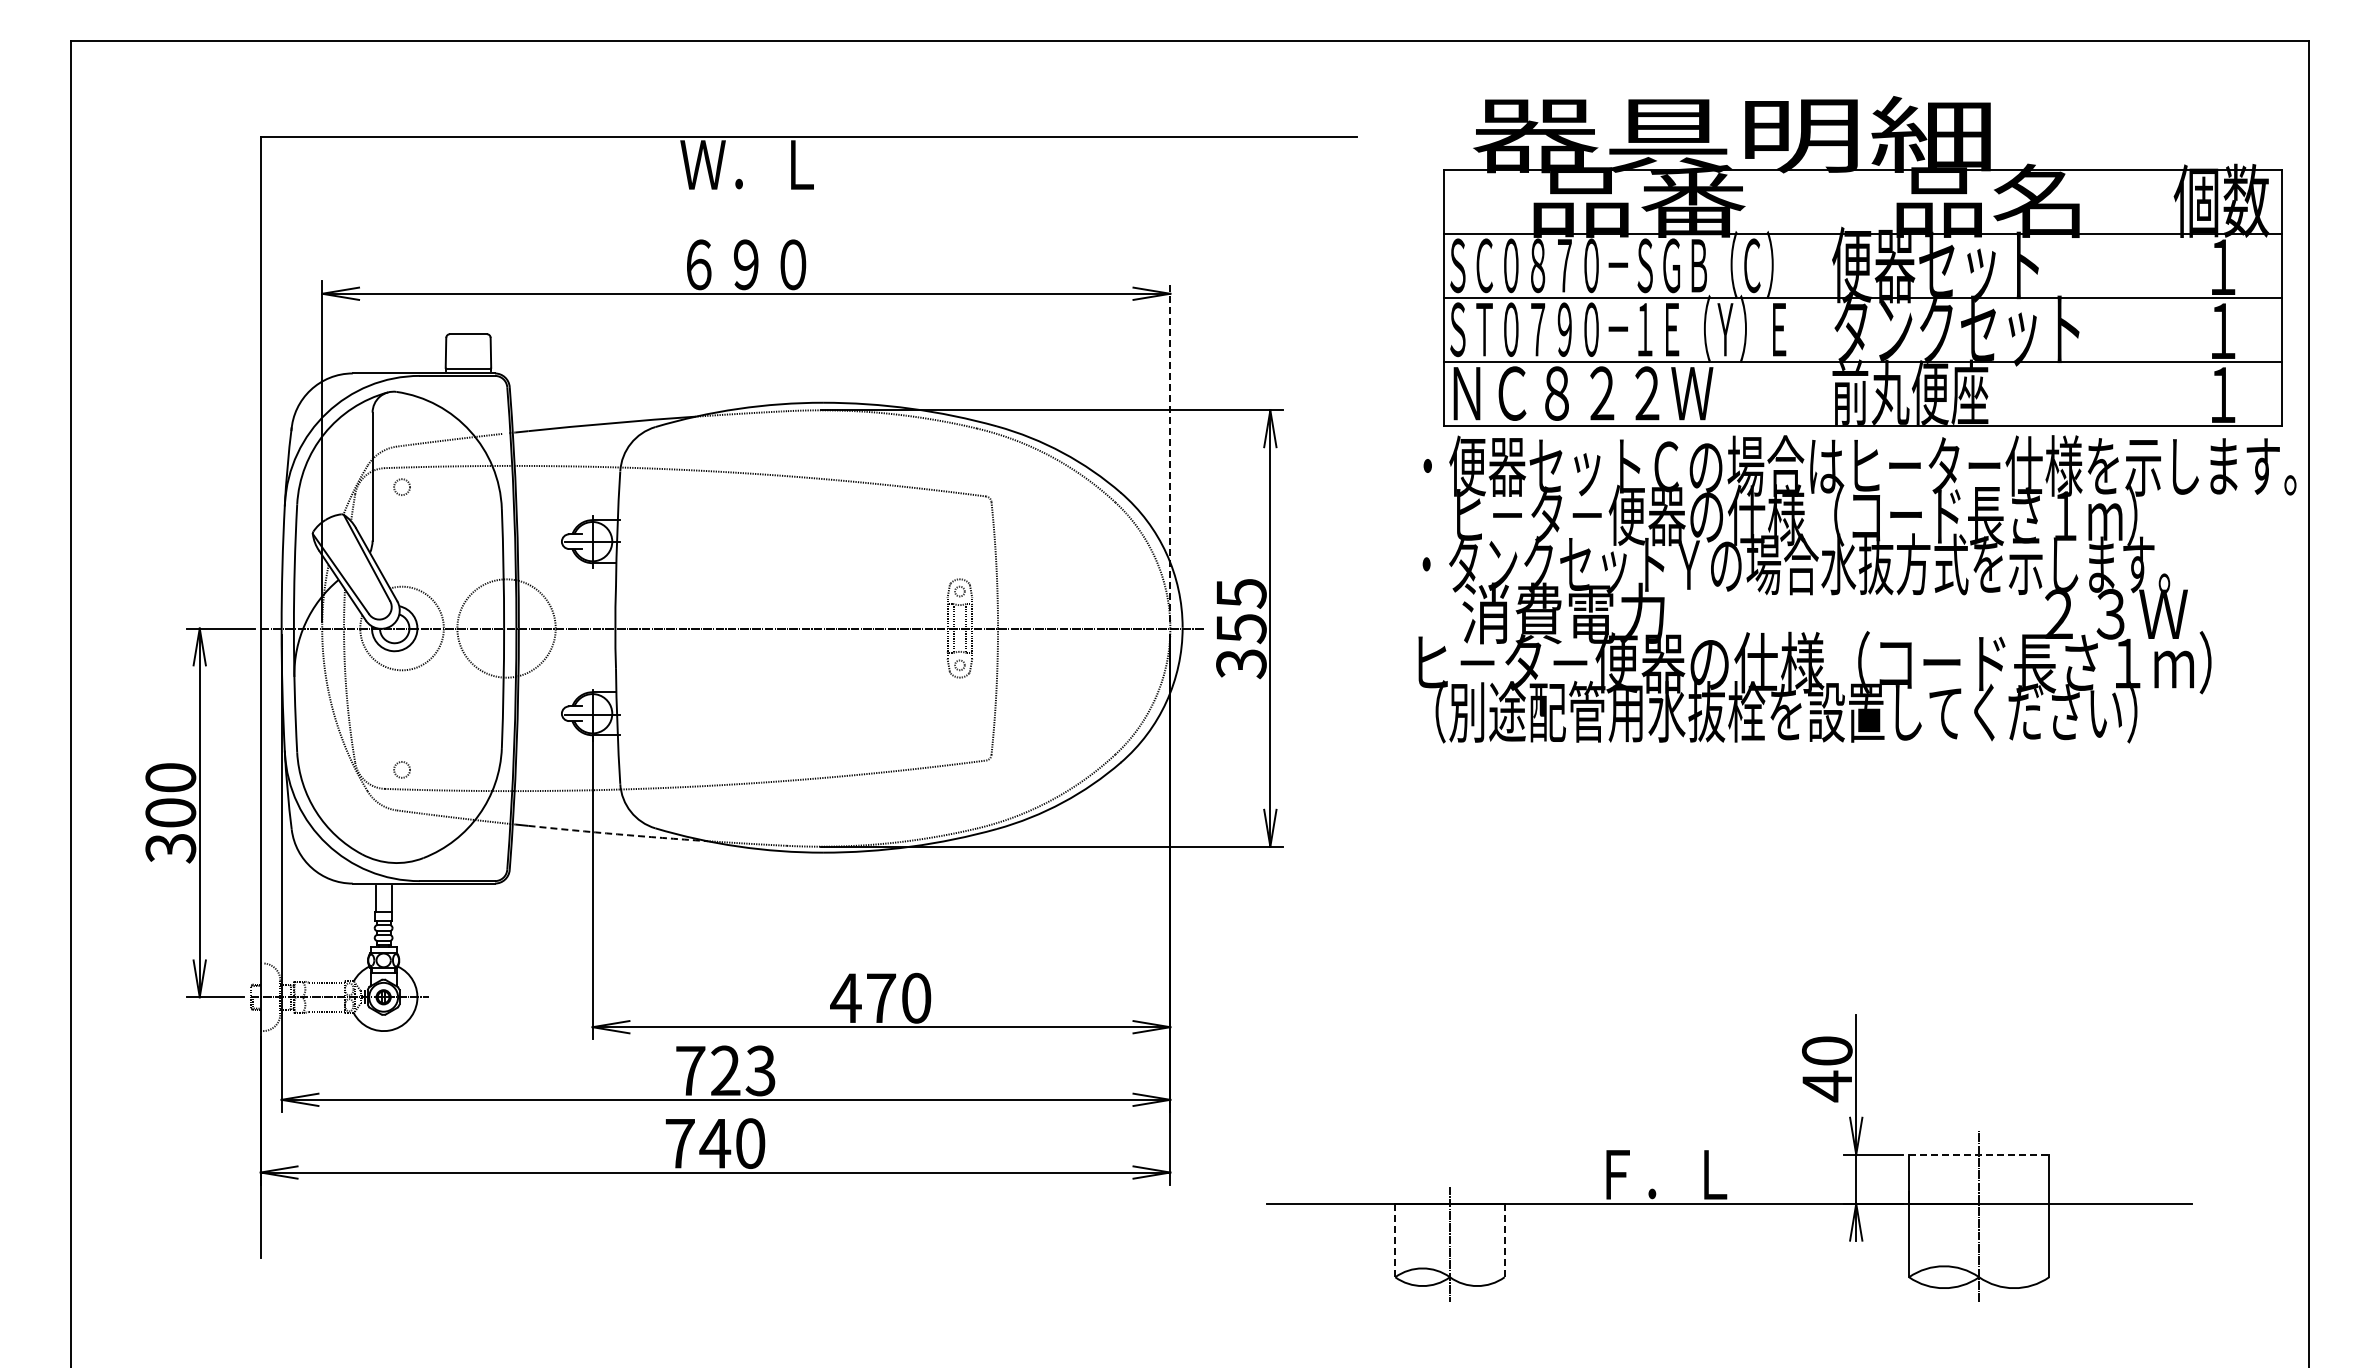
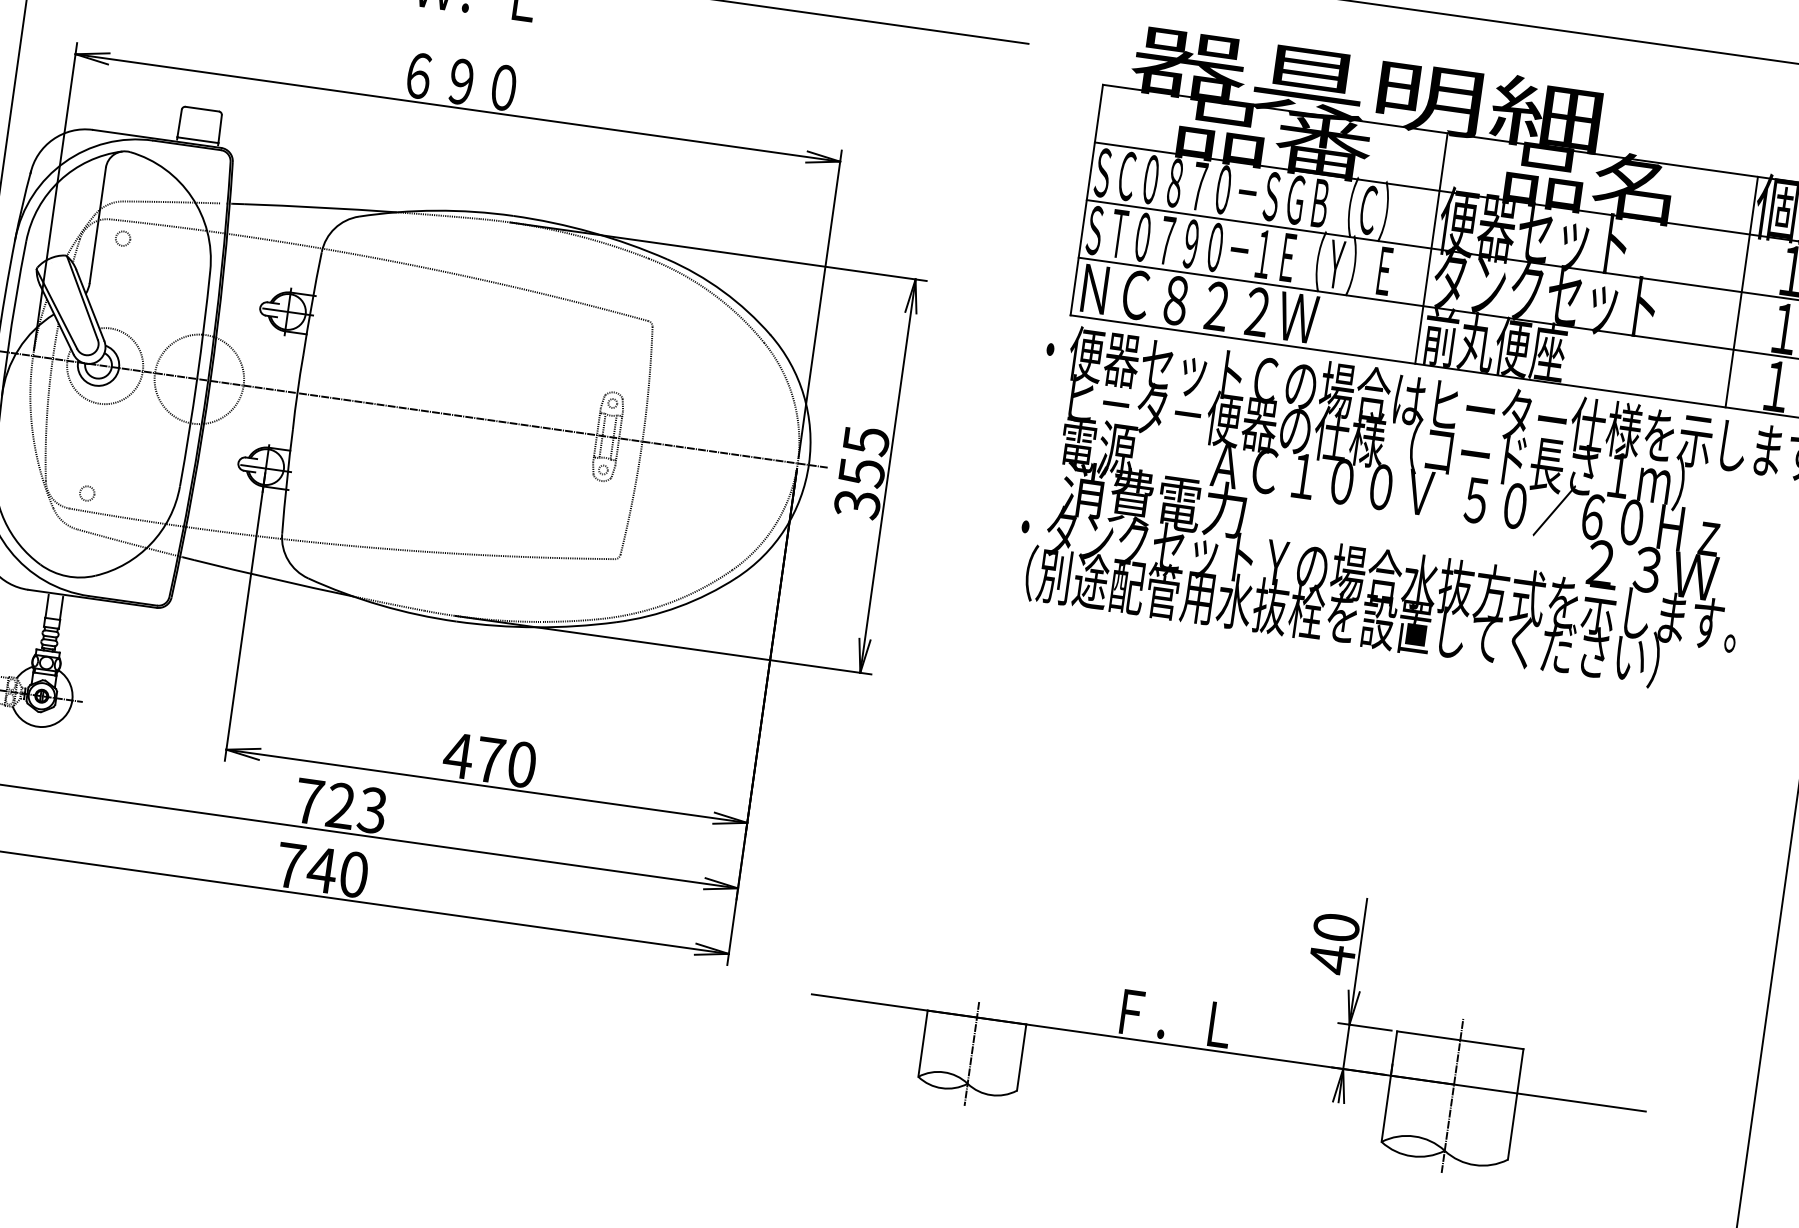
line: (1826, 297) -> (1431, 248), added
line: (2170, 297) -> (1741, 291), added
line: (1170, 451) -> (820, 303), dashed -> solid
text: (1802, 564) -> (1375, 485), ・タンクセットＹの場合水抜方式を示します。 -> 電源        ＡＣ１００Ｖ  ５０／６０Ｈｚ
text: (1817, 662) -> (1376, 576), ヒ－タ－便器の仕様（コード長さ１ｍ） -> ・タンクセットＹの場合水抜方式を示します。
arc: (617, 834) -> (273, 579), dashed -> solid
line: (1979, 1154) -> (1460, 1040), dashed -> solid
line: (1395, 1240) -> (923, 1043), dashed -> solid
line: (1504, 1240) -> (1021, 1057), dashed -> solid

